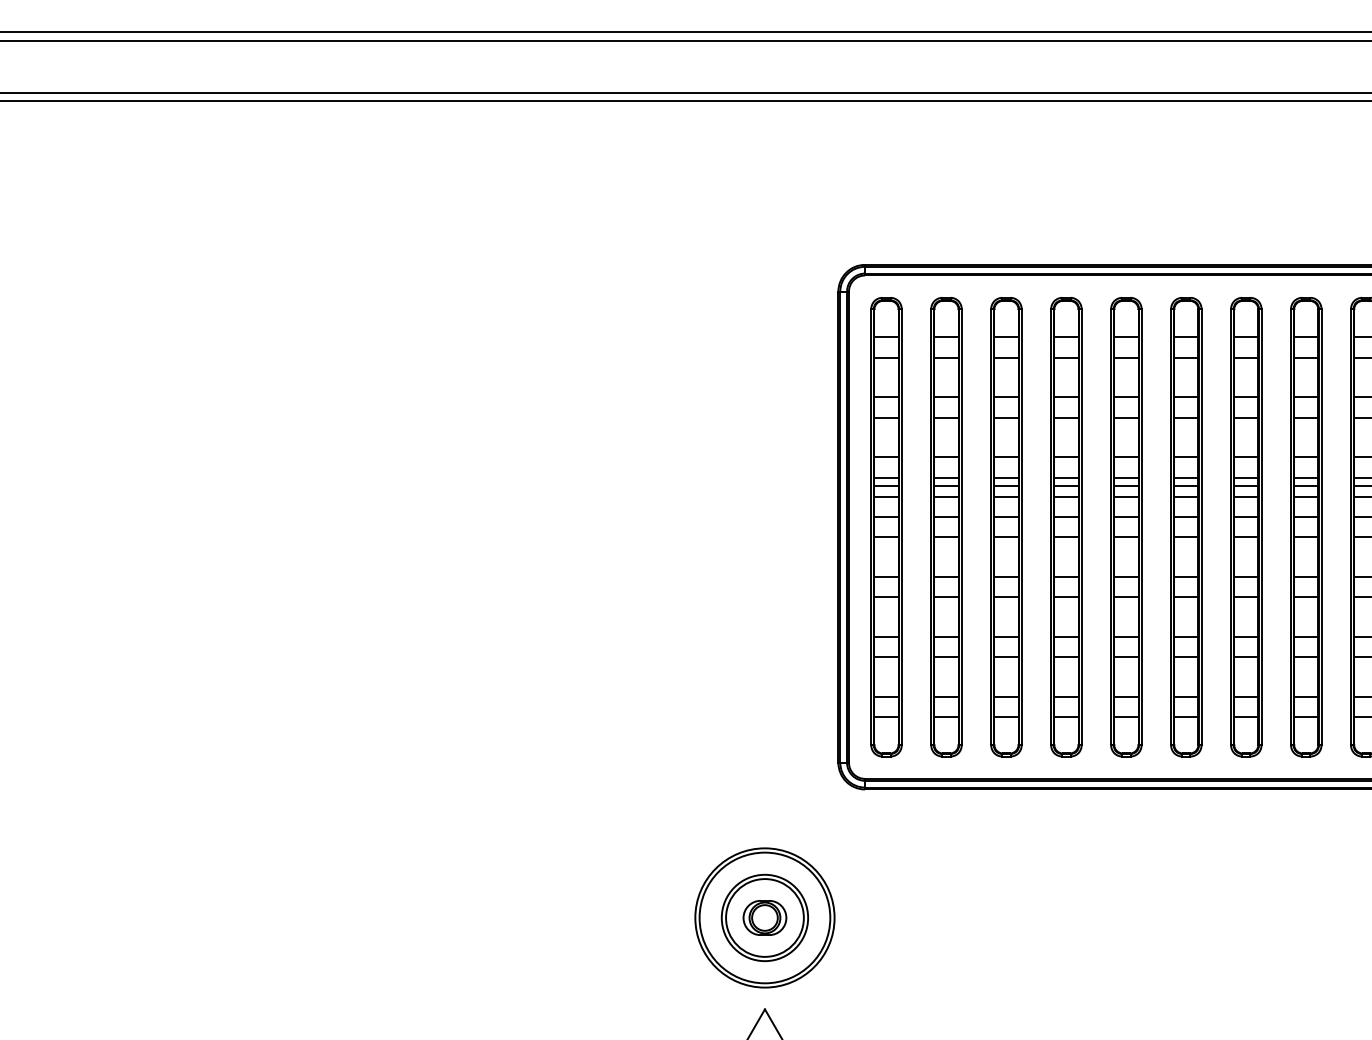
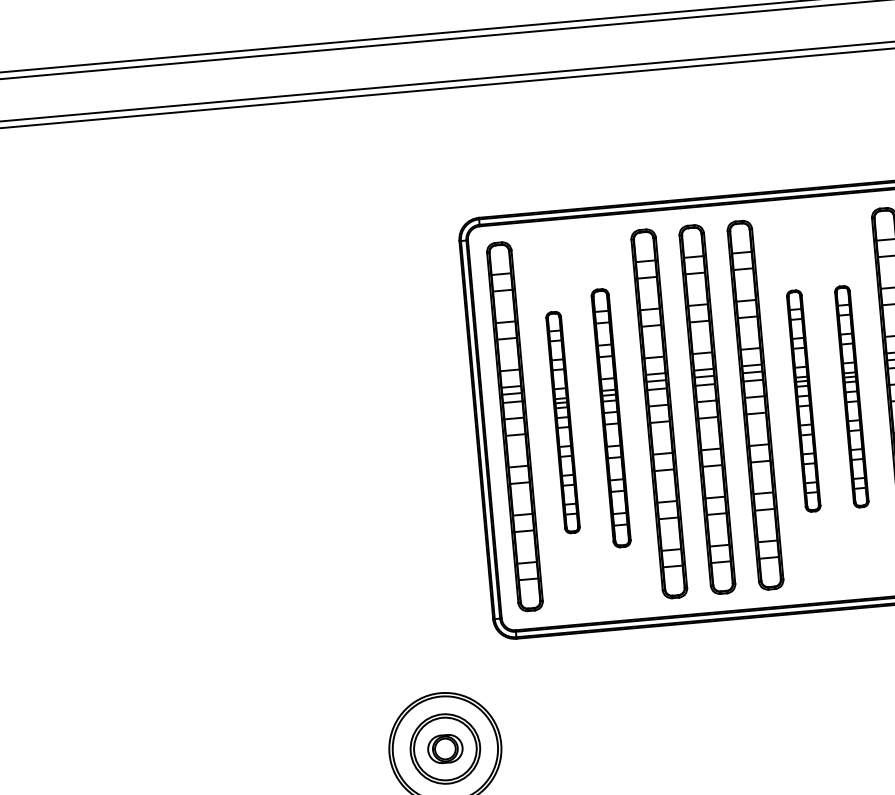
part: (946, 527) -> (563, 422), size x0.6
part: (1006, 527) -> (611, 418), size x0.7
part: (1246, 527) -> (803, 401), size x0.6
part: (1306, 527) -> (851, 396), size x0.6

